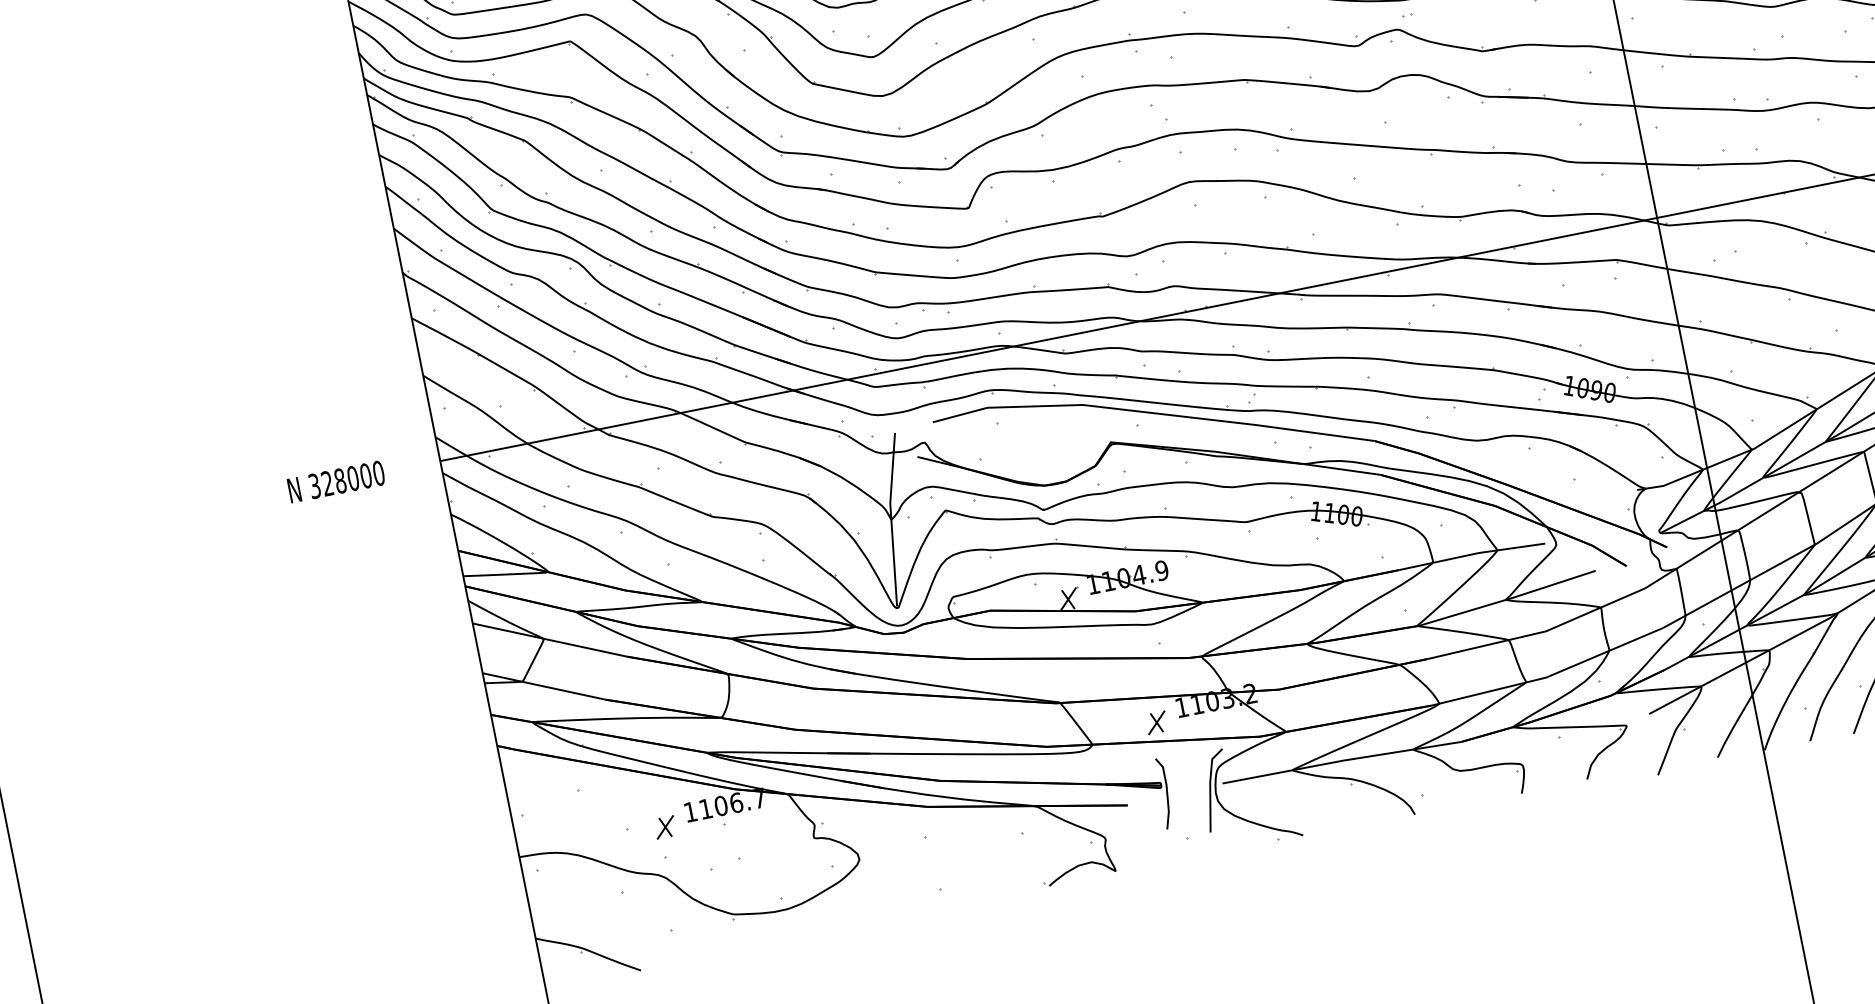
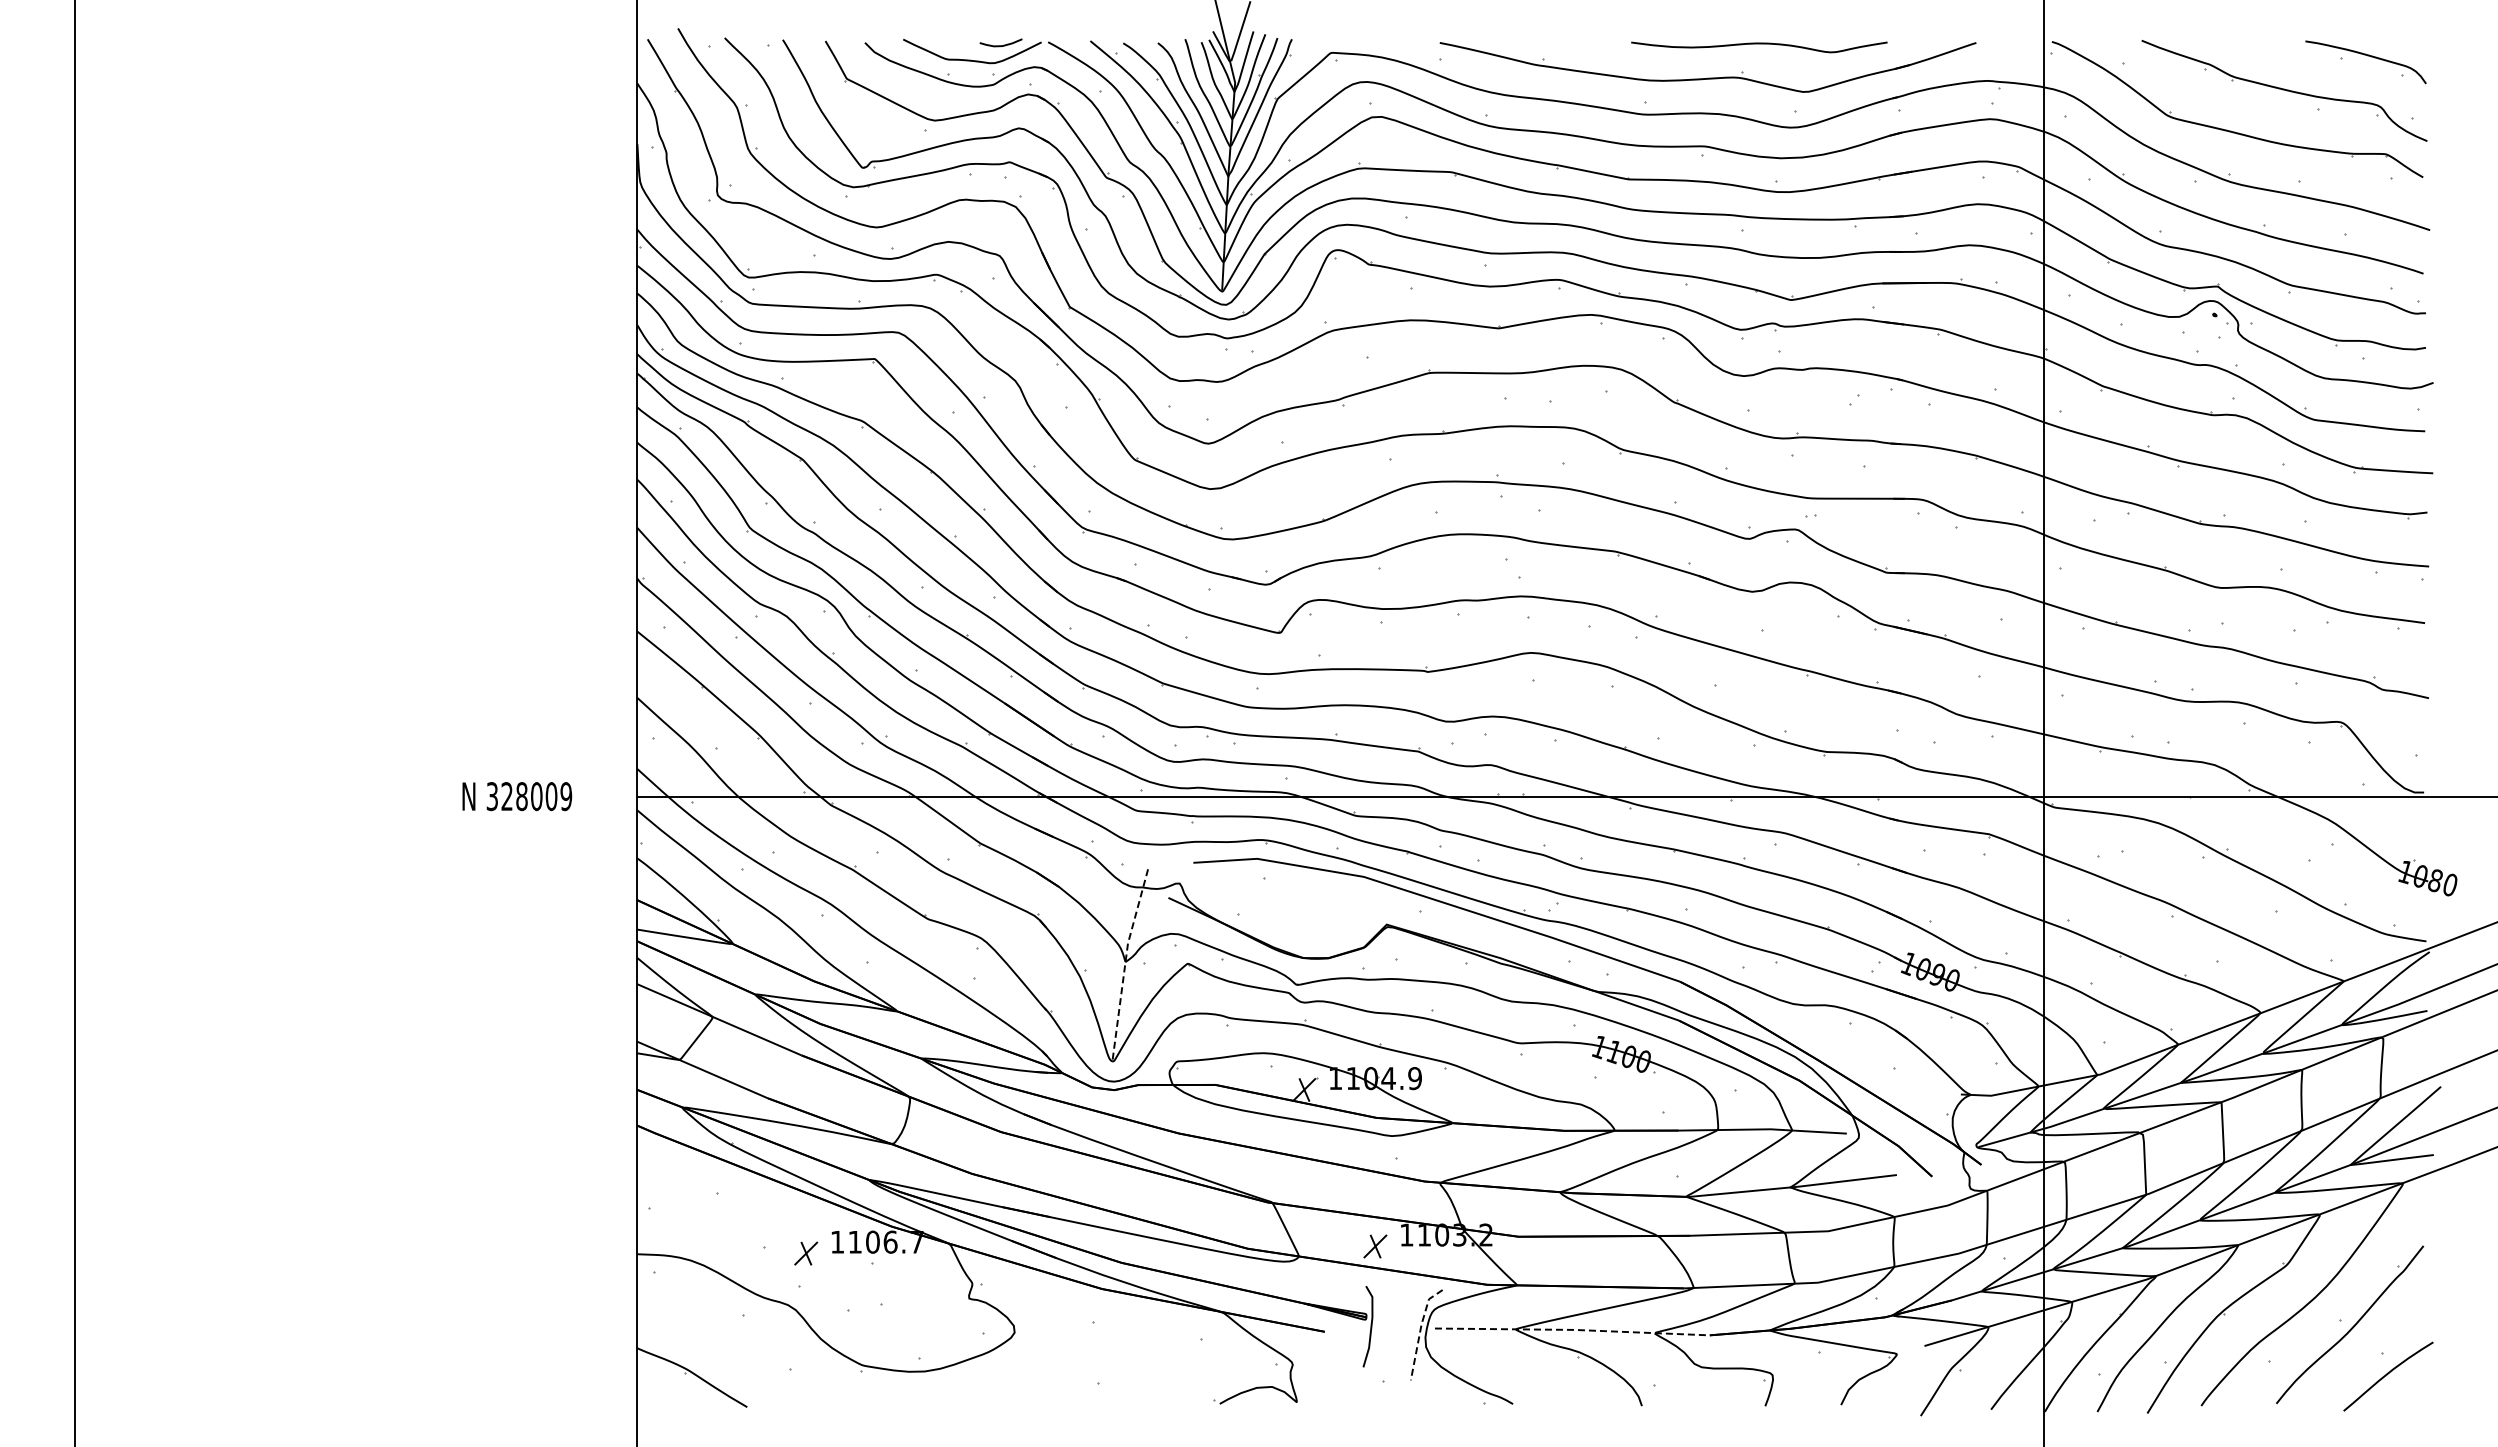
text: (378, 473) -> (566, 796), 328000 -> 328009
line: (891, 519) -> (1125, 961), solid -> dashed
line: (1342, 760) -> (1573, 1329), solid -> dashed
line: (1210, 787) -> (1420, 1330), solid -> dashed

